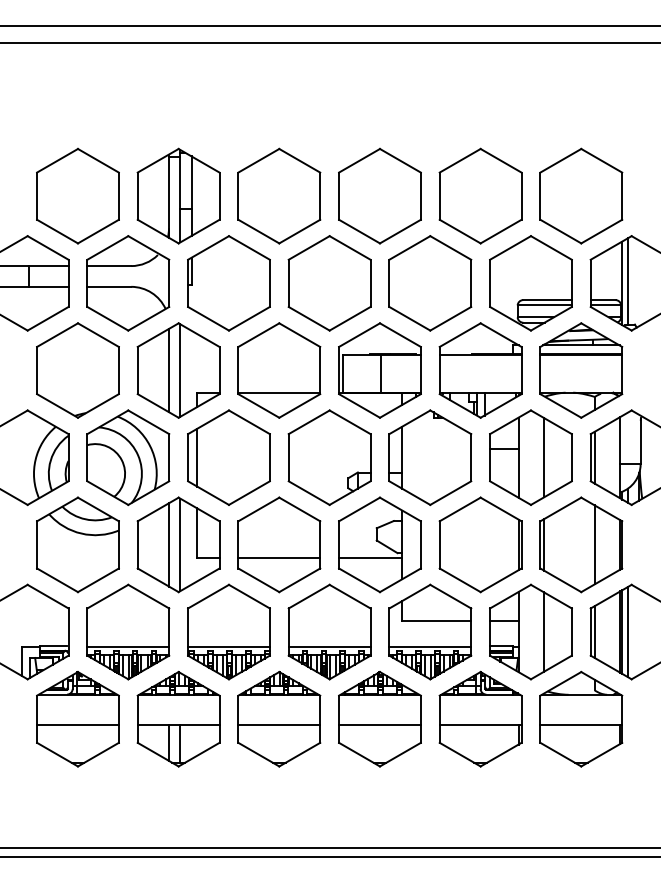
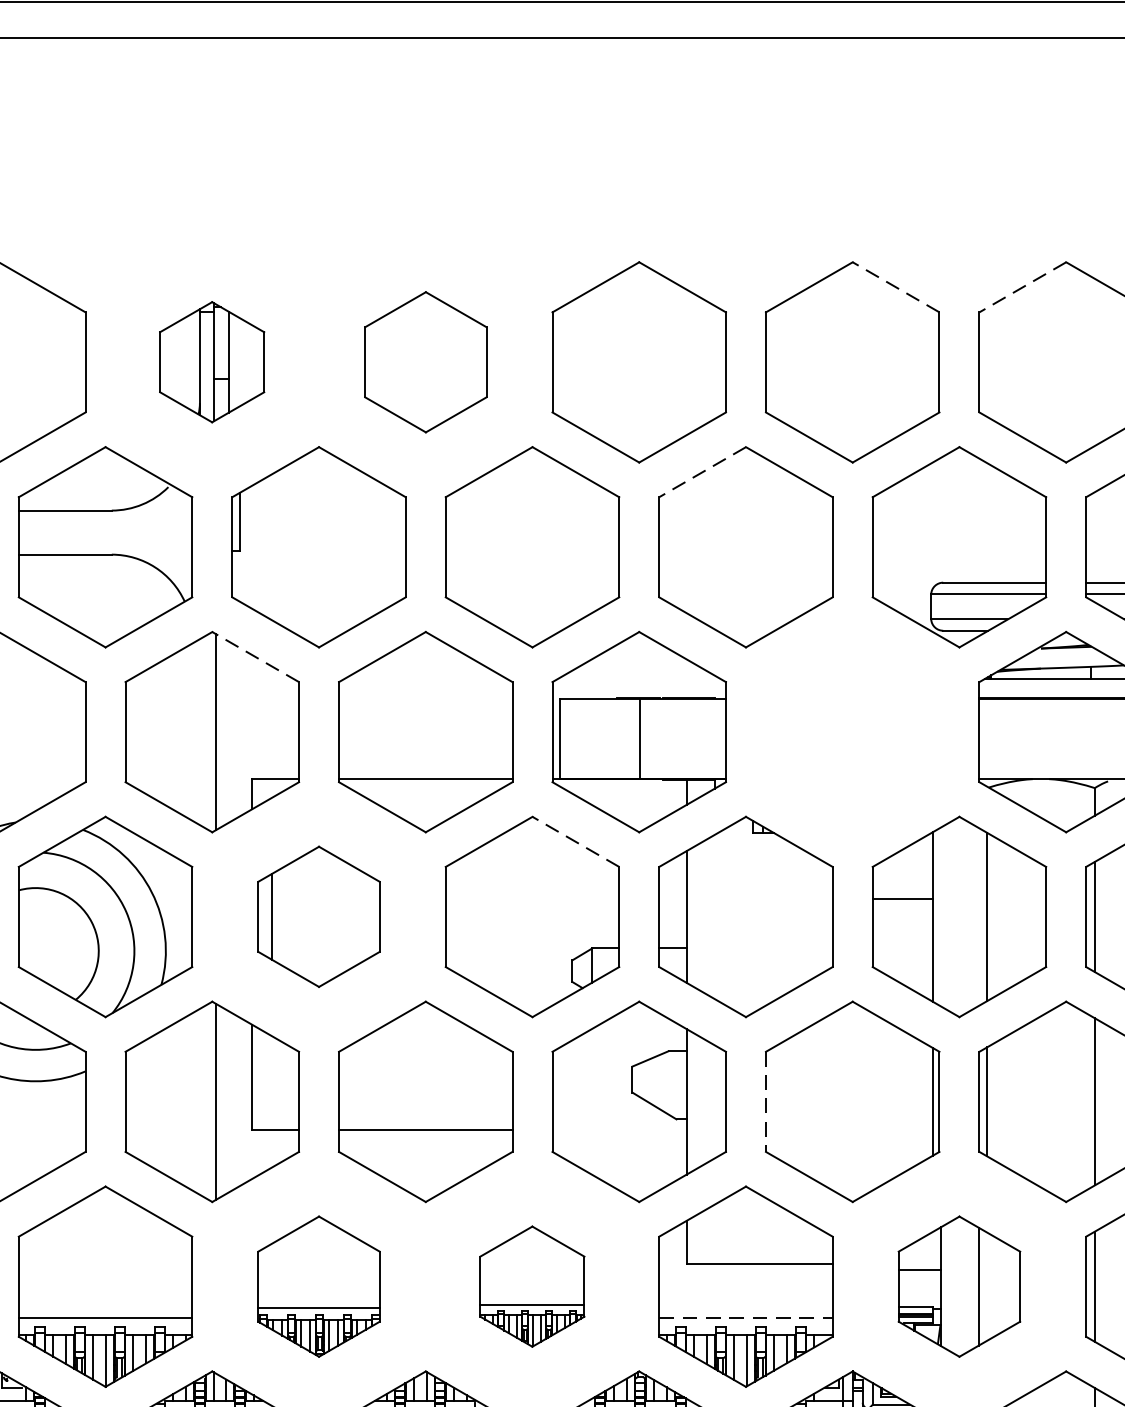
line: (501, 160) -> (896, 286), solid -> dashed
line: (560, 160) -> (1022, 286), solid -> dashed
part: (178, 195) -> (211, 360), size x0.6
part: (279, 195) -> (426, 360), size x0.7
line: (409, 247) -> (701, 471), solid -> dashed
line: (199, 335) -> (256, 657), solid -> dashed
line: (169, 370) -> (192, 732), removed
part: (480, 370) -> (852, 732), removed
line: (350, 422) -> (576, 842), solid -> dashed
part: (228, 457) -> (318, 916), size x0.7
line: (169, 544) -> (192, 1101), removed
line: (439, 544) -> (765, 1101), solid -> dashed
line: (370, 558) -> (619, 1130), removed
part: (228, 631) -> (318, 1285), size x0.7
part: (329, 631) -> (532, 1285), size x0.6
part: (530, 631) -> (958, 1285), size x0.7
line: (430, 646) -> (746, 1317), solid -> dashed

